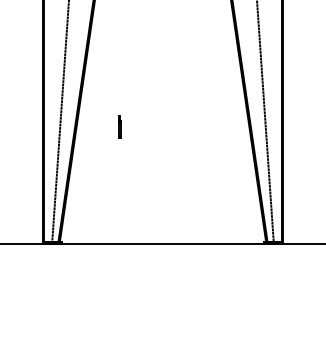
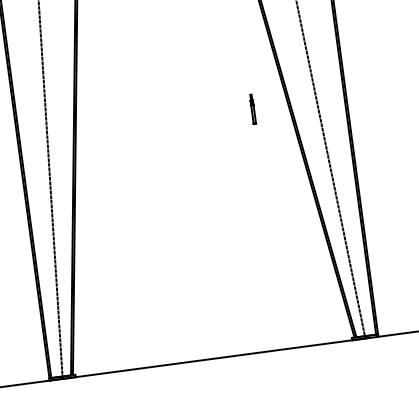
line: (119, 126) -> (252, 108), moved

